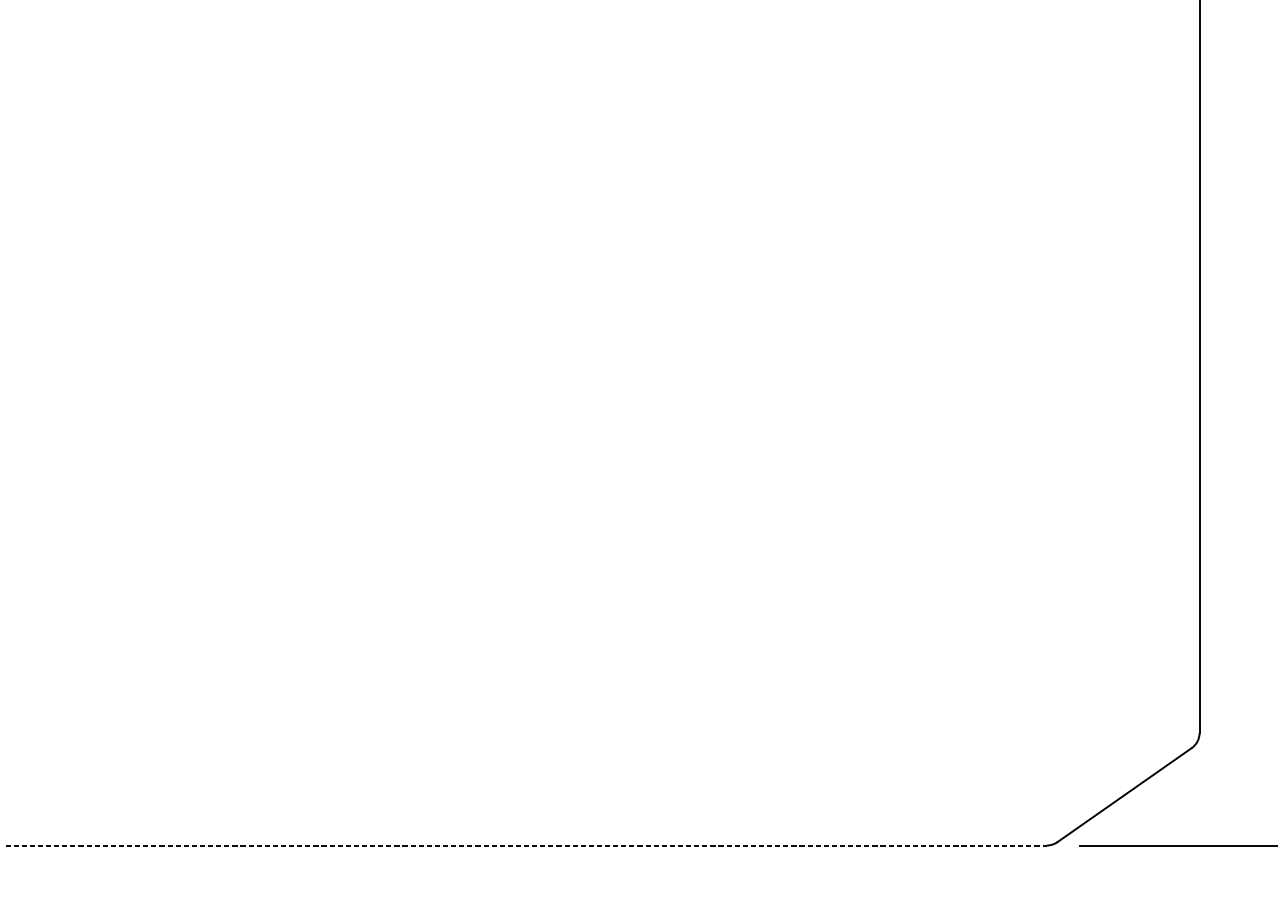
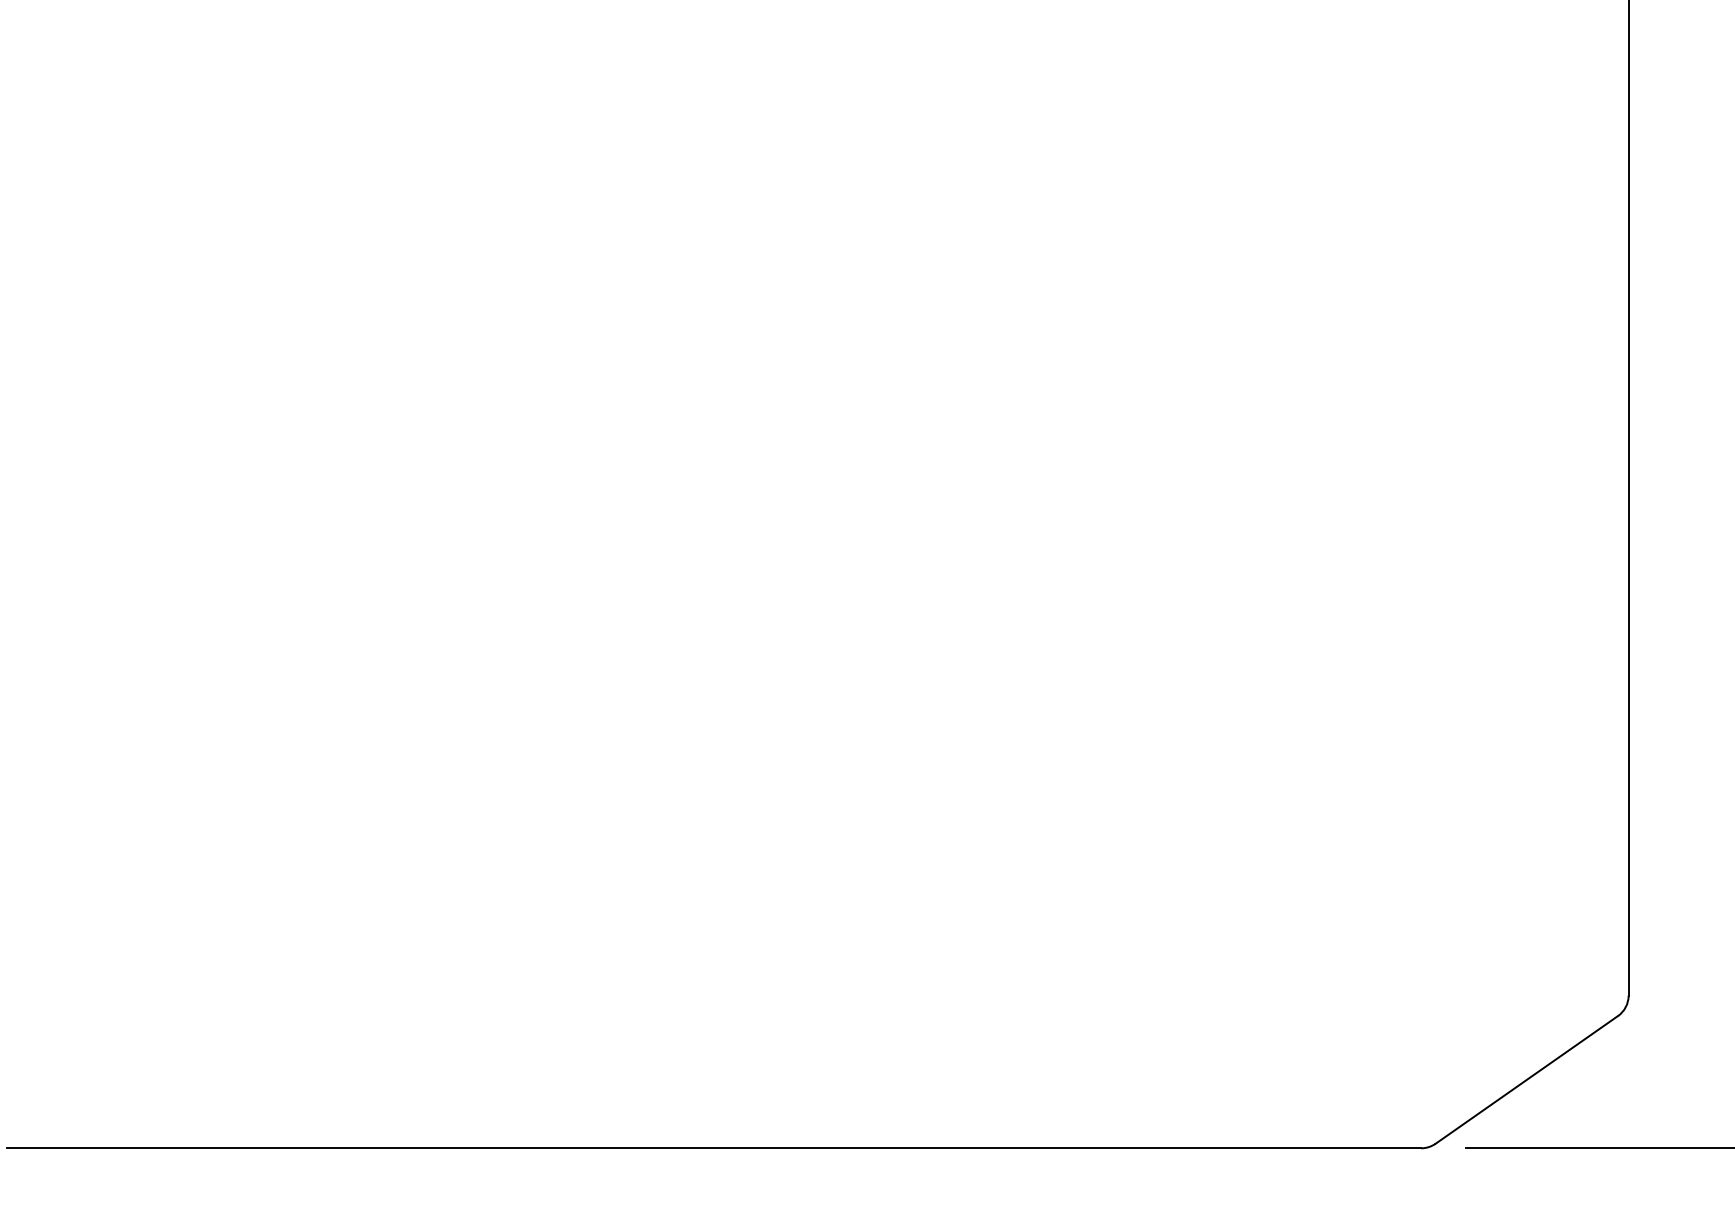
line: (526, 845) -> (714, 1148), dashed -> solid

